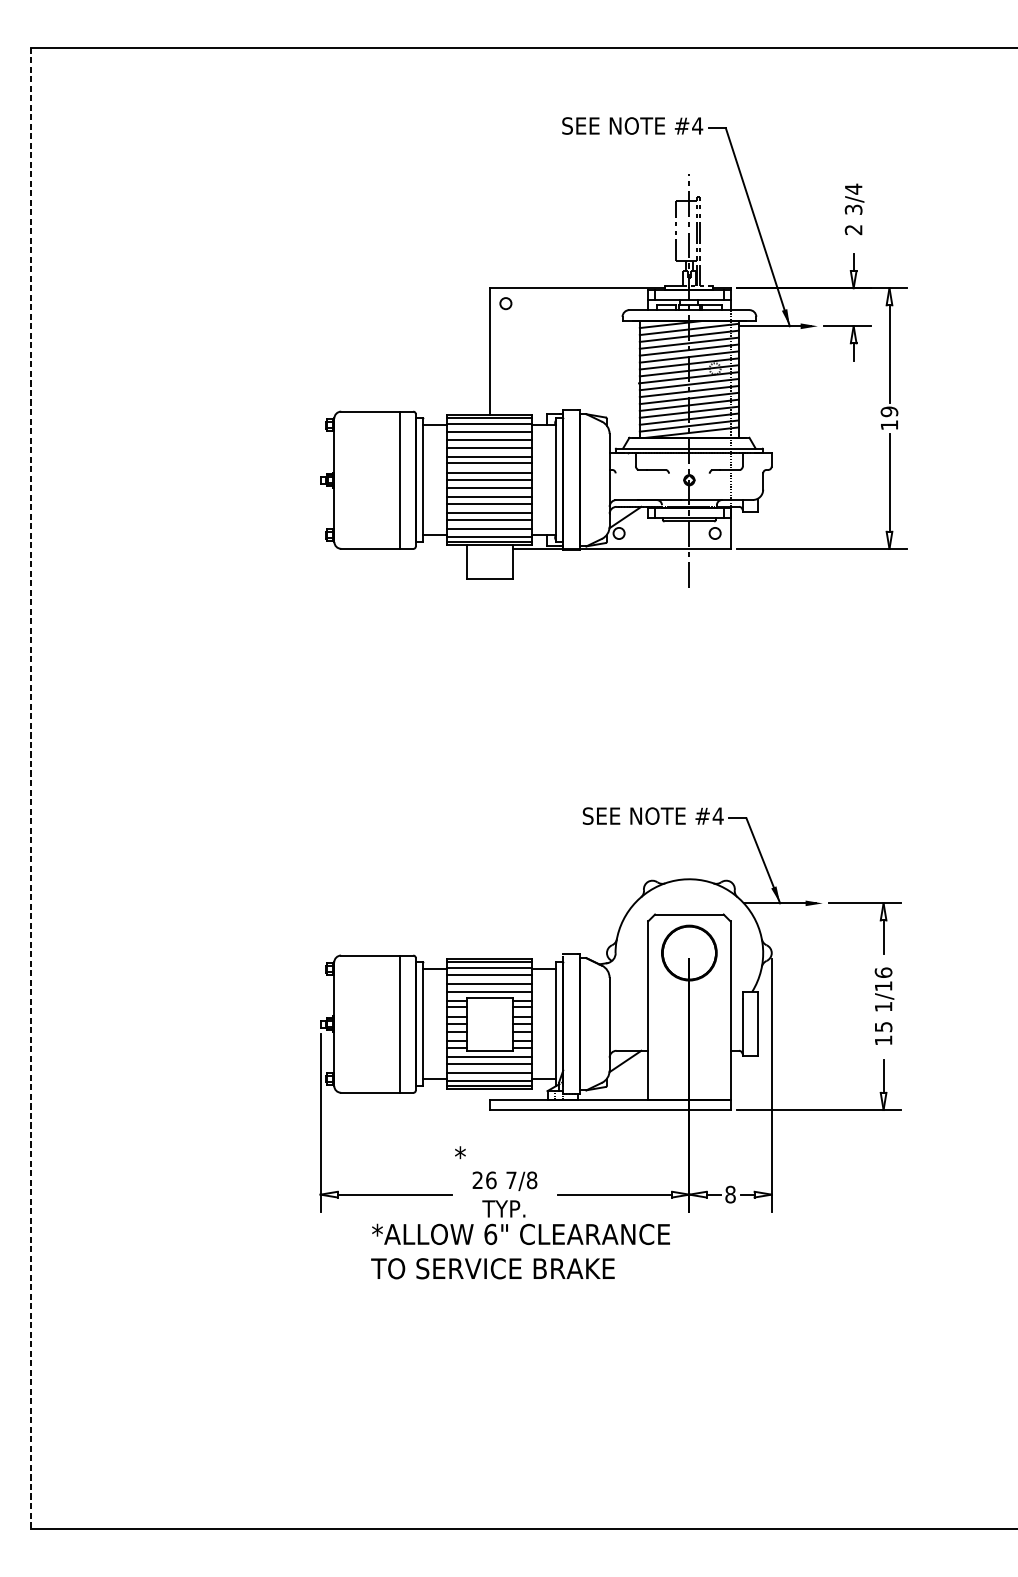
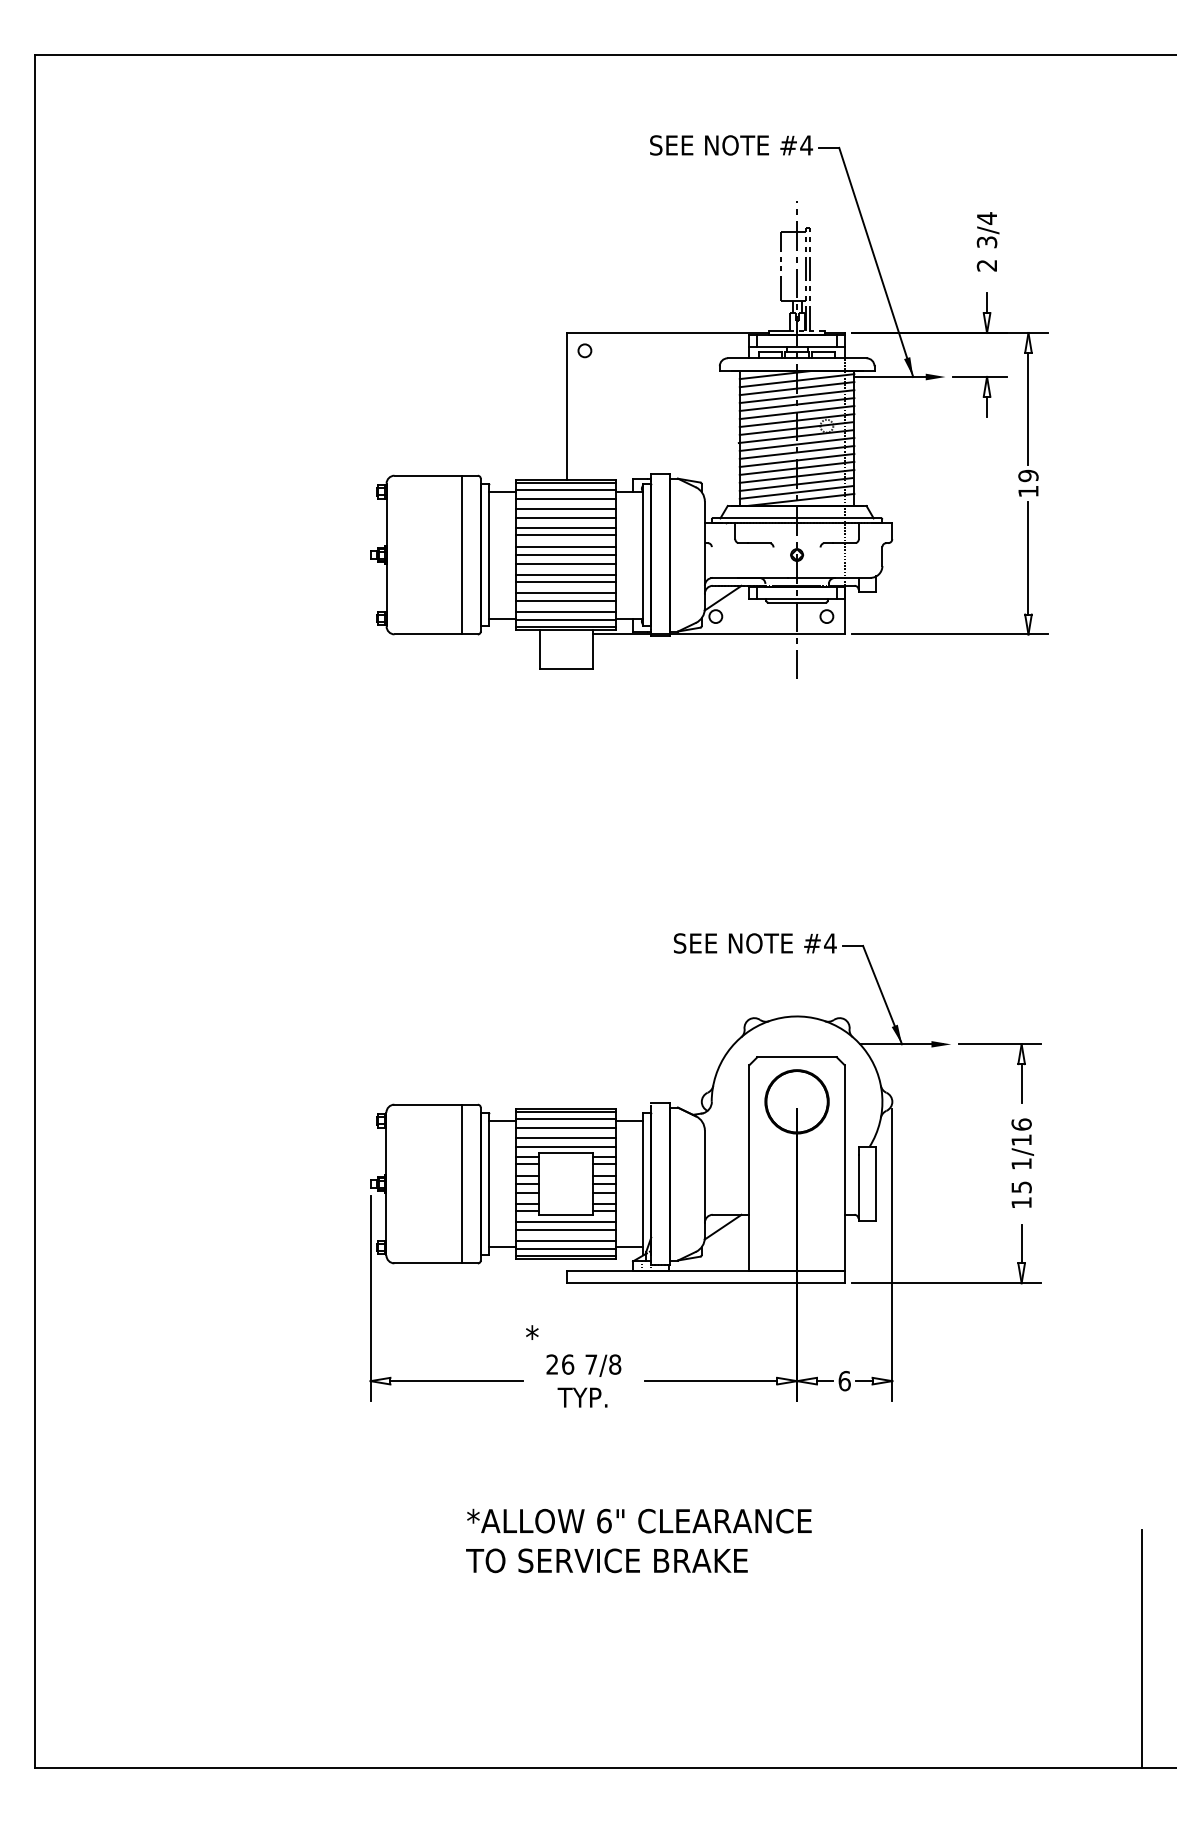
line: (30, 788) -> (35, 911), dashed -> solid
text: (730, 1194) -> (844, 1381), 8 -> 6
text: (520, 1251) -> (638, 1540), moved
line: (987, 1426) -> (1141, 1649), added

